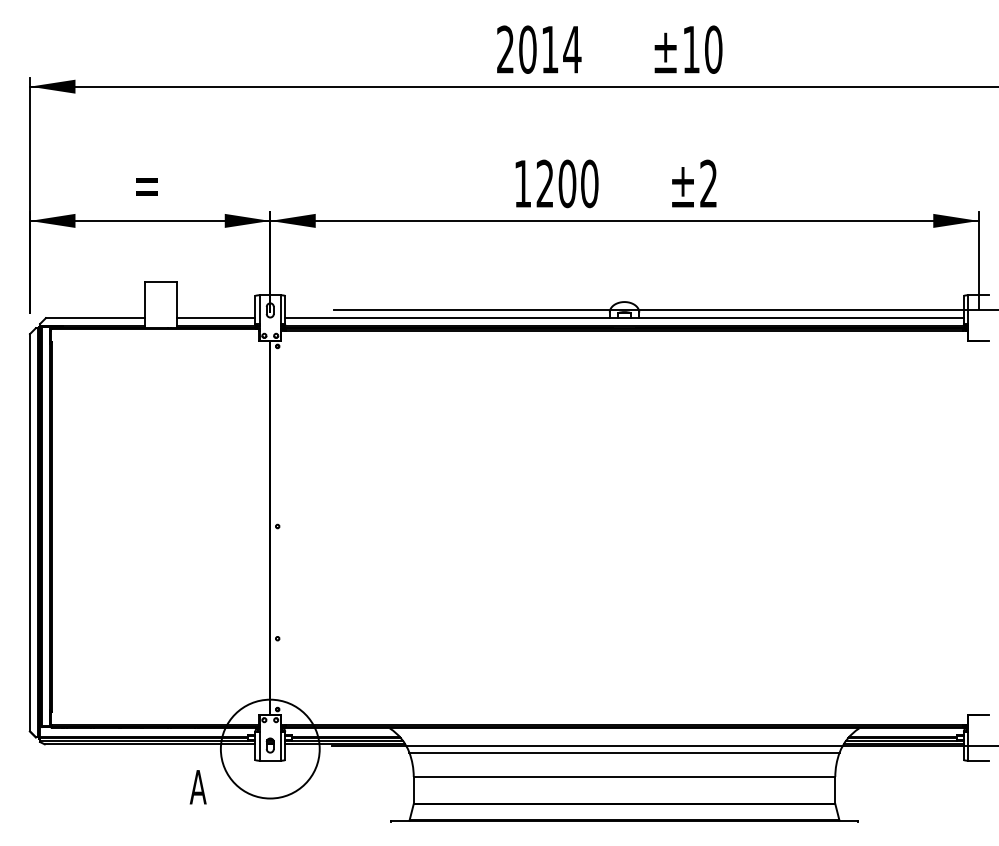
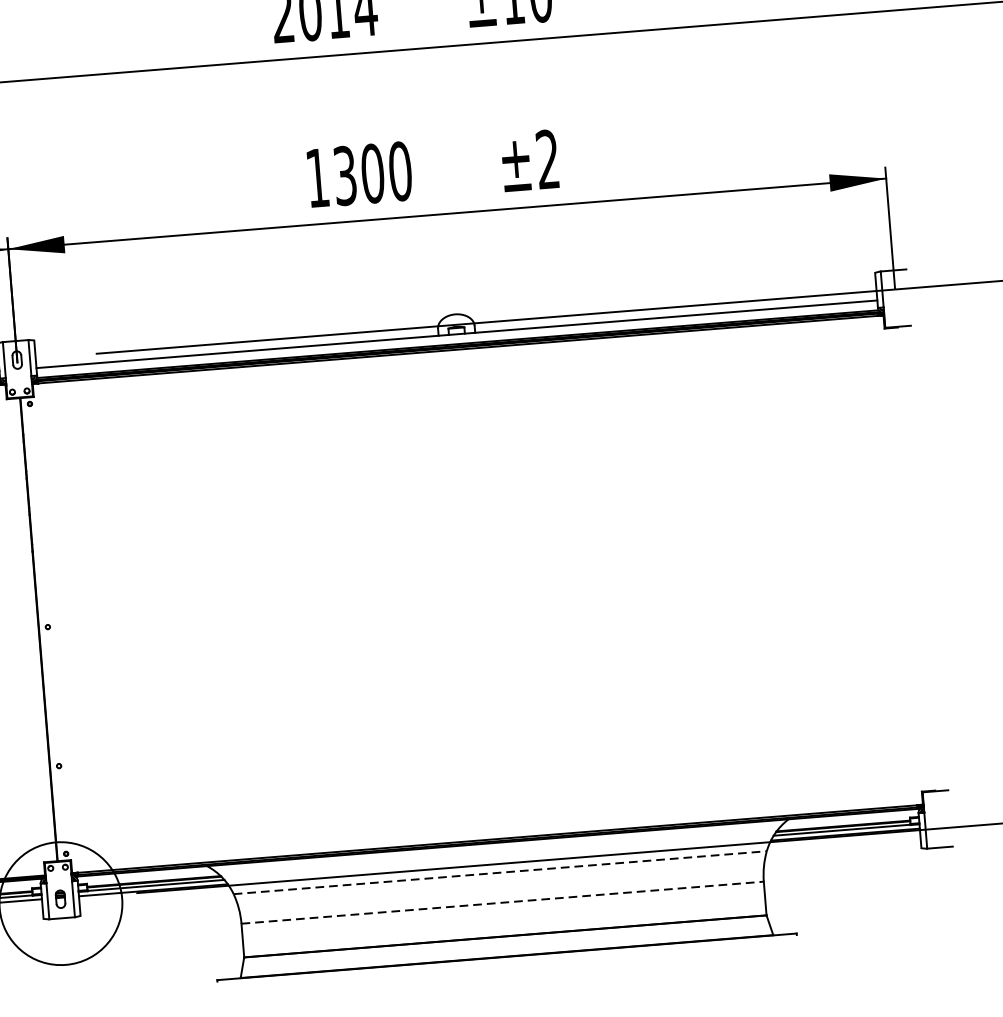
text: (544, 184) -> (344, 176), 1200 -> 1300
line: (625, 752) -> (501, 872), solid -> dashed
line: (624, 776) -> (502, 902), solid -> dashed

